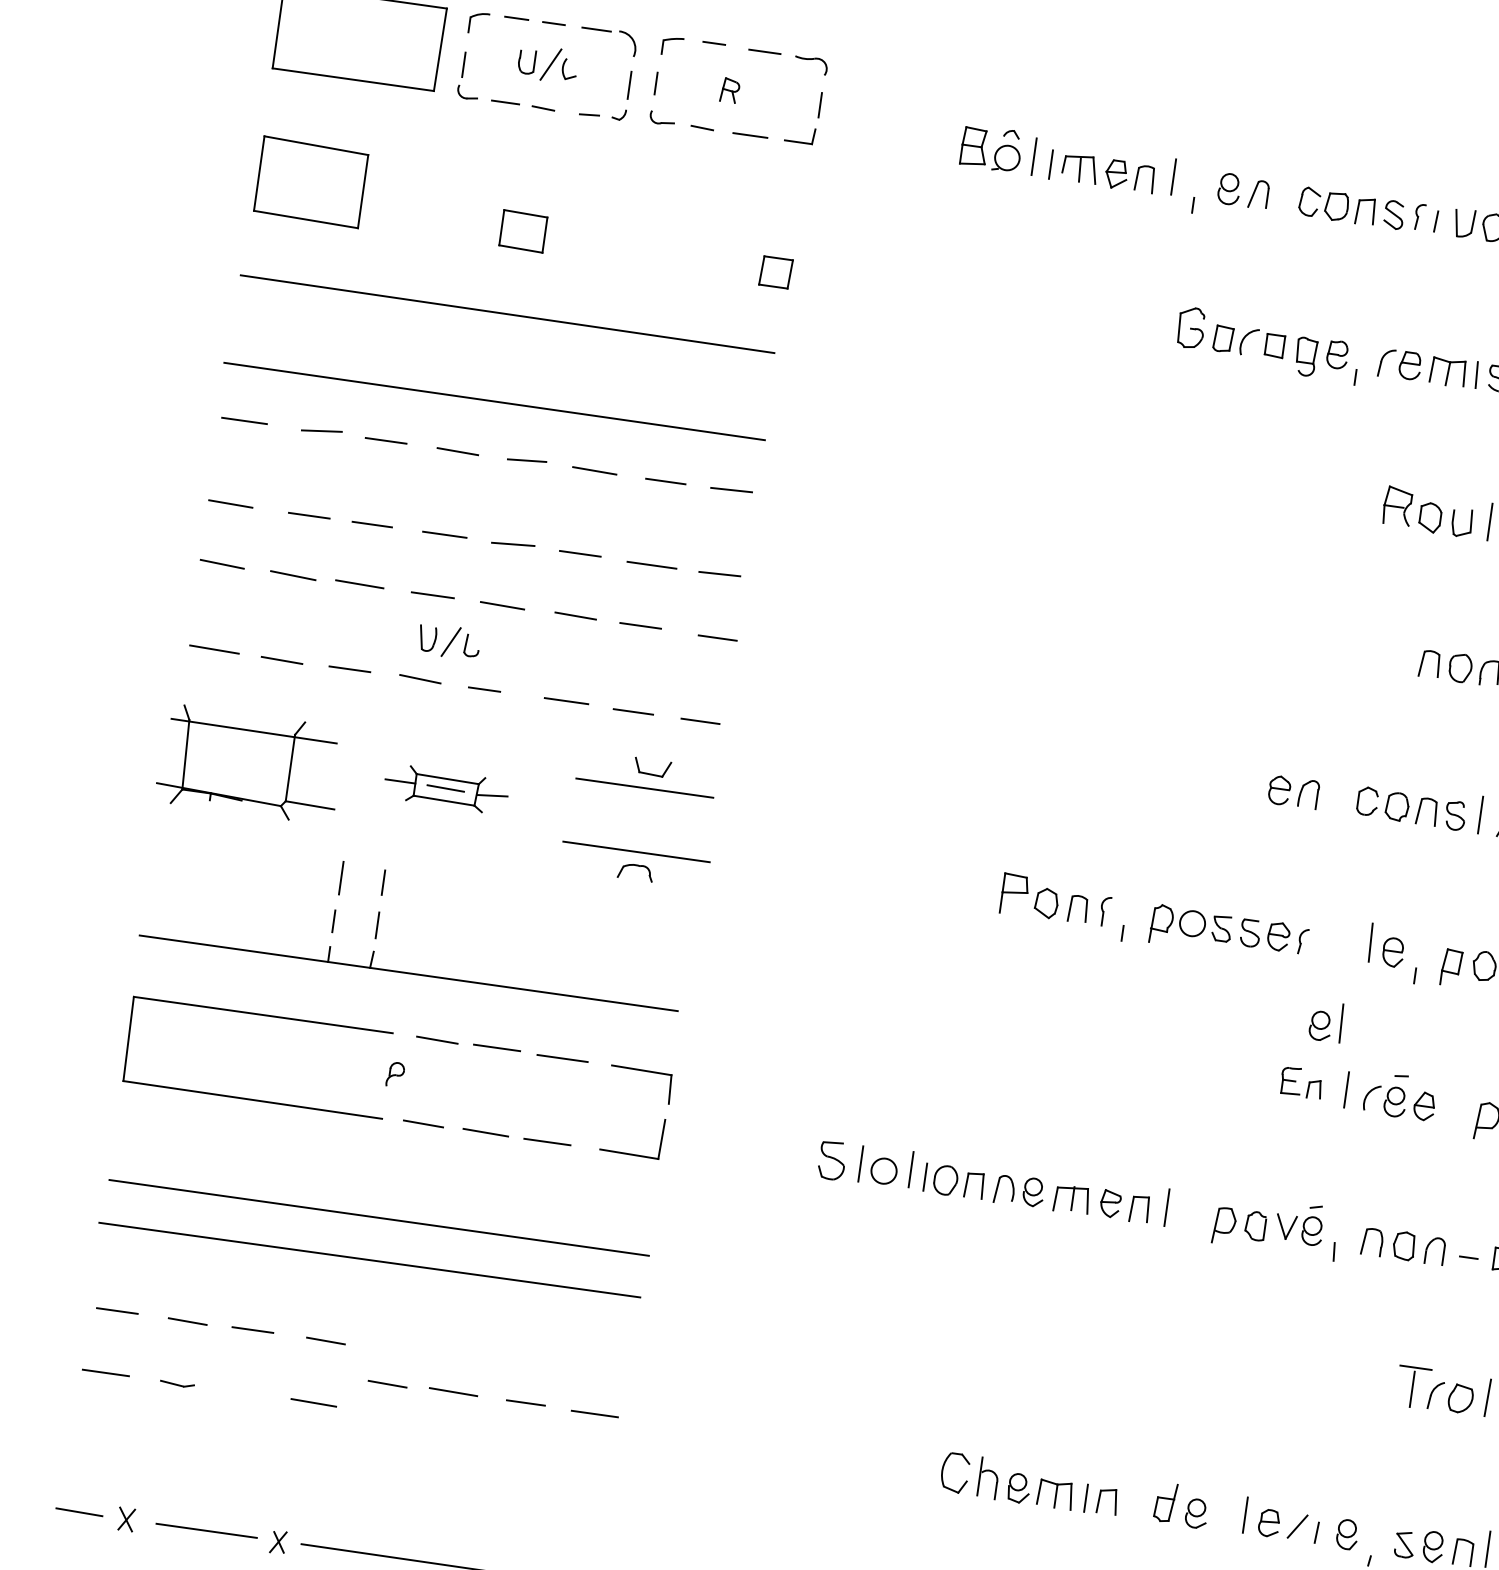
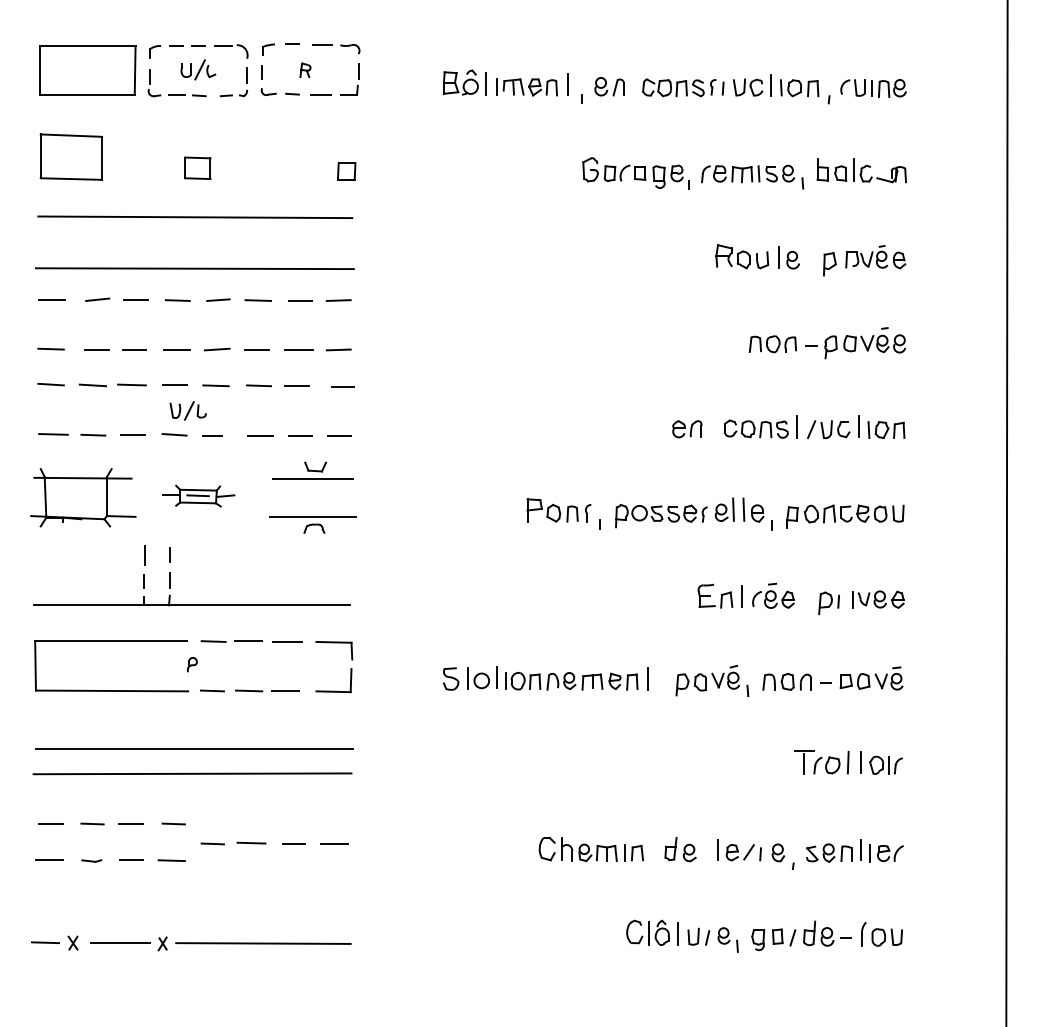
part: (1326, 1021) -> (724, 509), moved
part: (1301, 1081) -> (715, 595), size x1.43
line: (245, 1391) -> (131, 859), added

